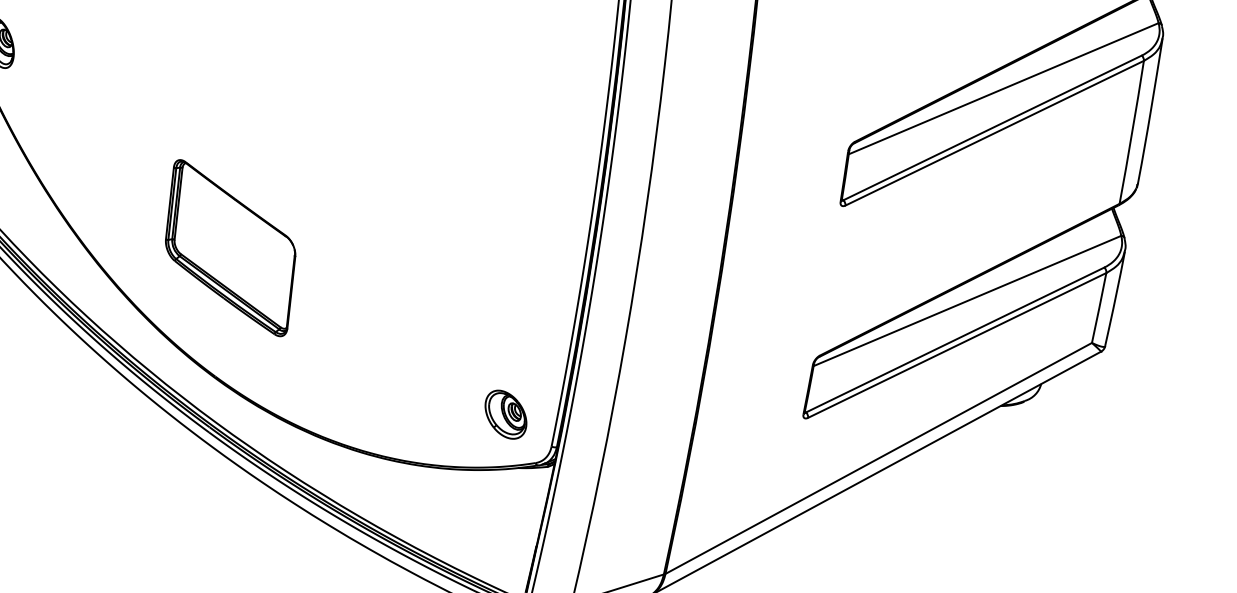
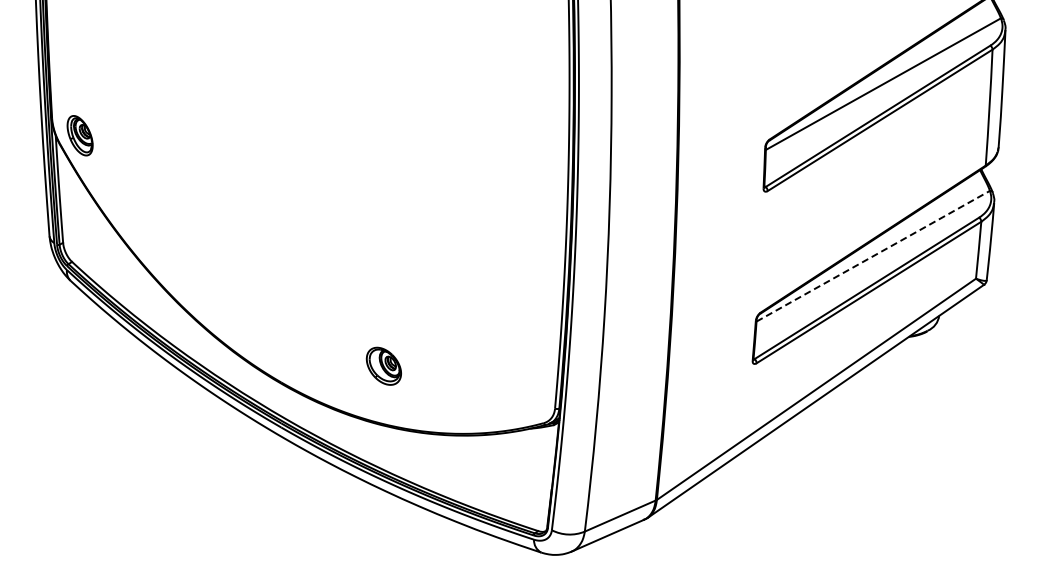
part: (231, 247) -> (282, 278), removed
line: (967, 301) -> (873, 256), solid -> dashed
part: (505, 413) -> (383, 365), moved

